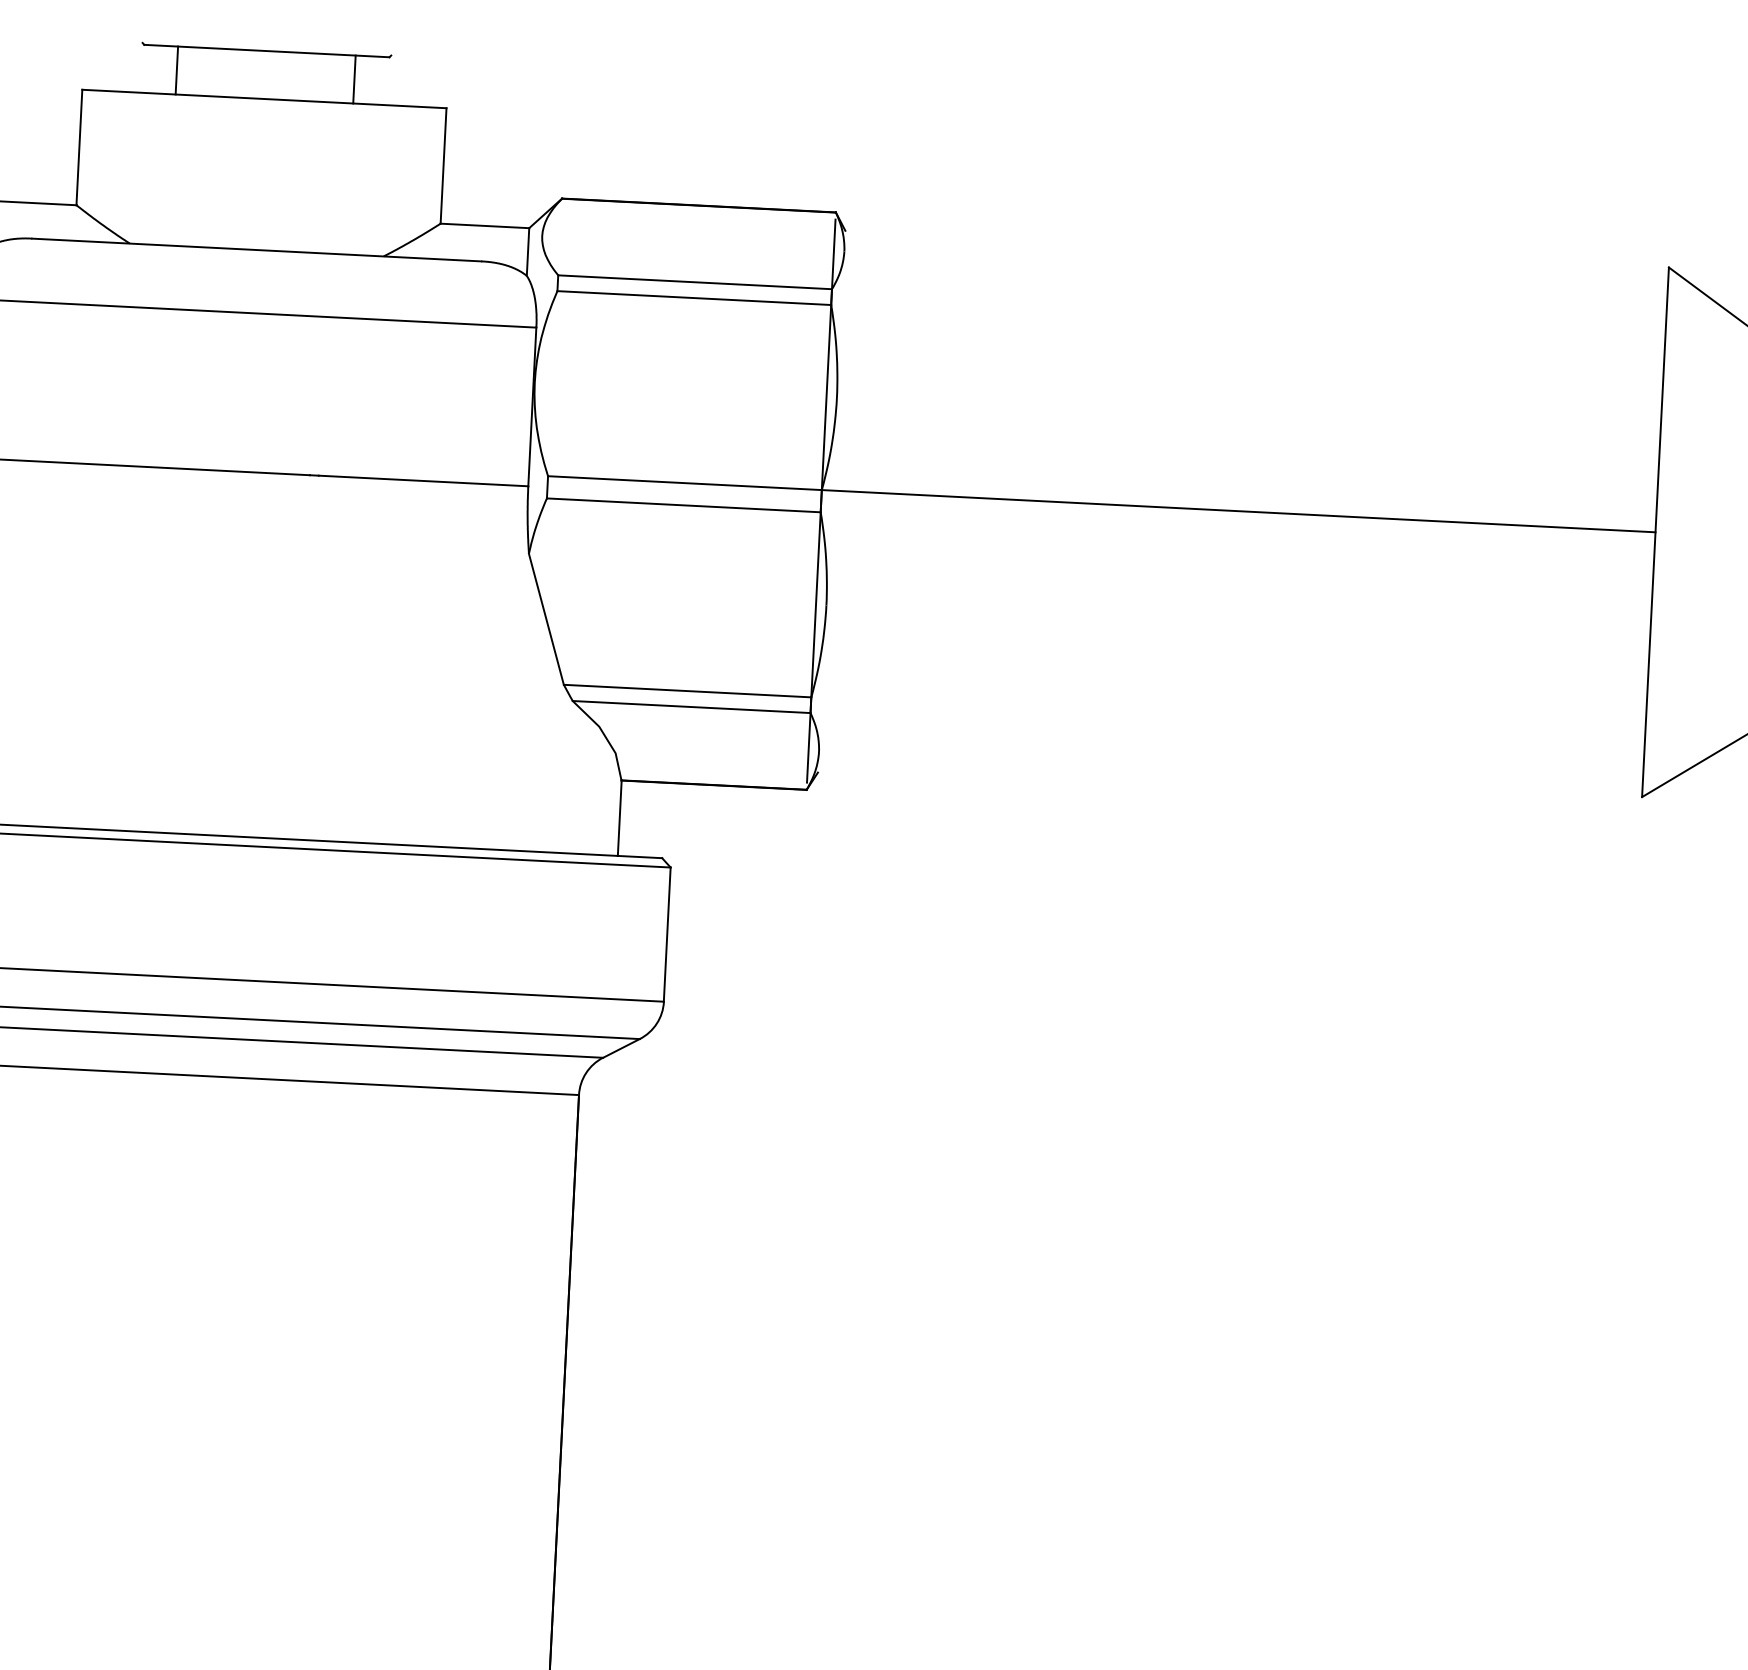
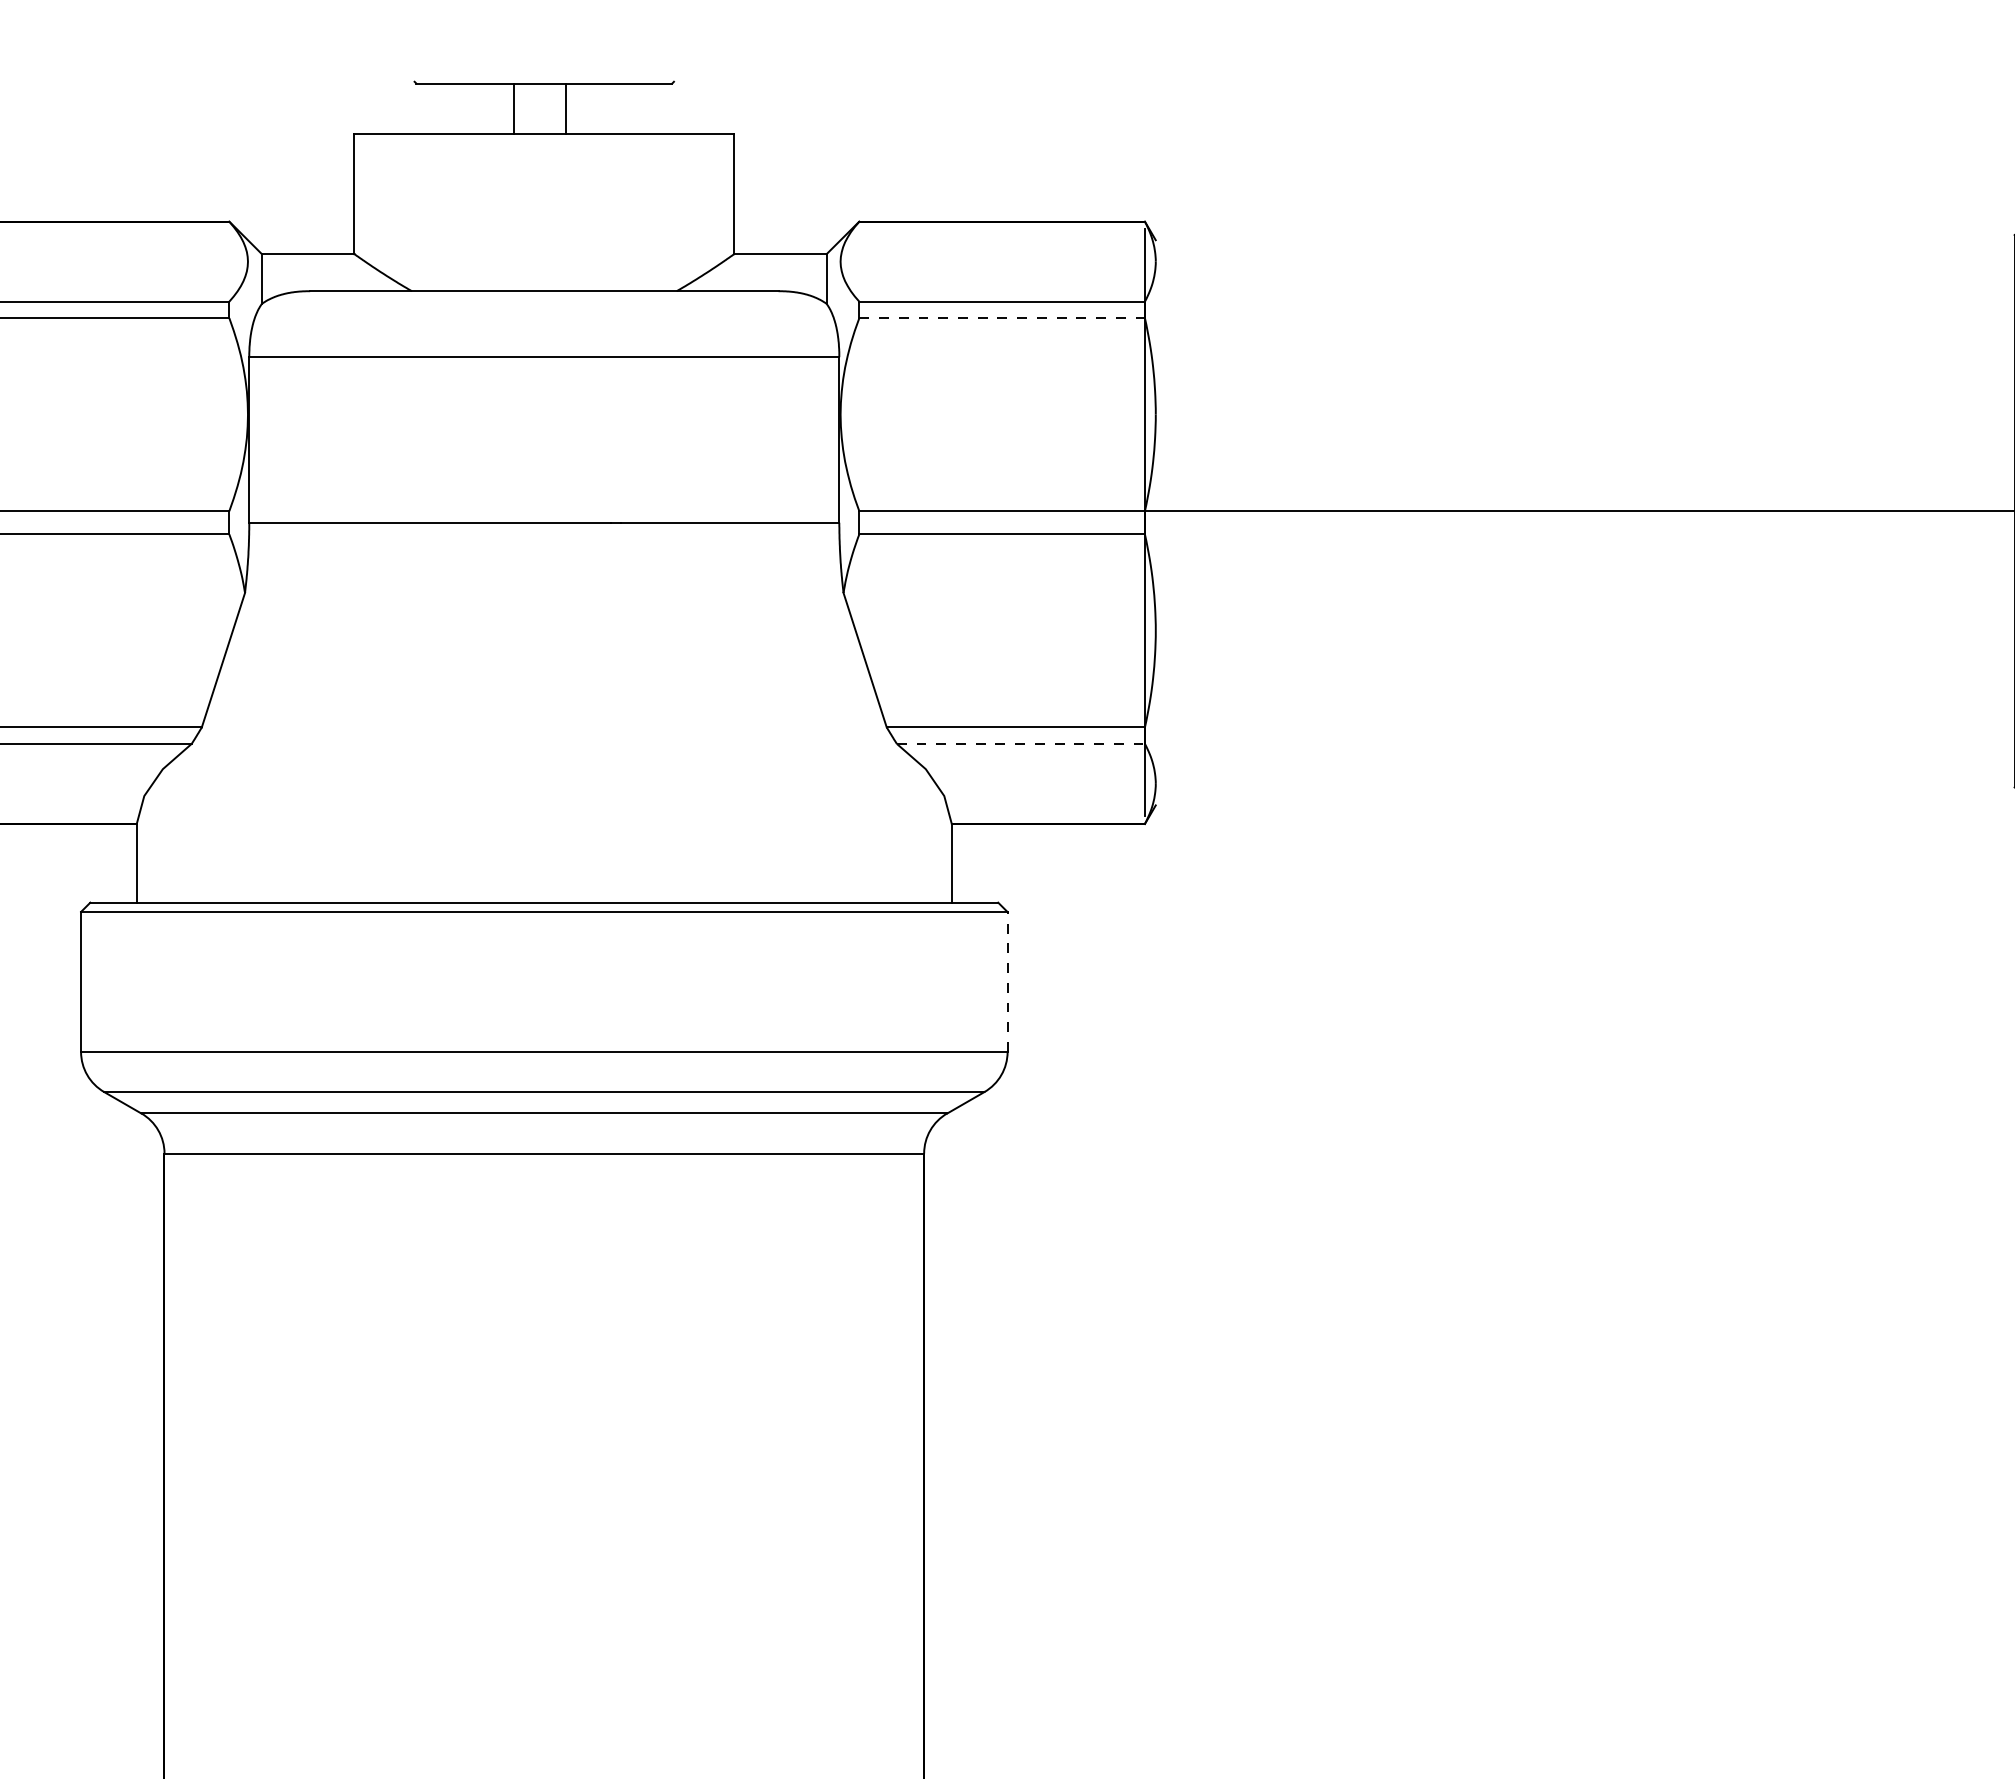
line: (176, 70) -> (513, 108), moved
line: (354, 79) -> (565, 108), moved
line: (694, 298) -> (1002, 318), solid -> dashed
line: (692, 706) -> (1021, 743), solid -> dashed
line: (667, 934) -> (1007, 981), solid -> dashed

